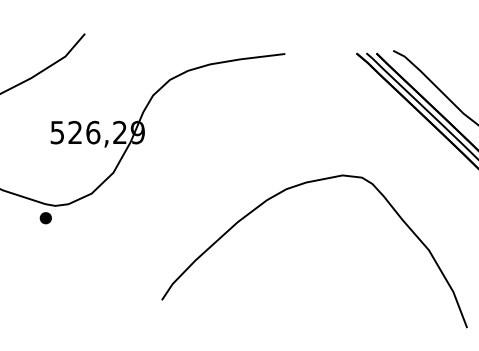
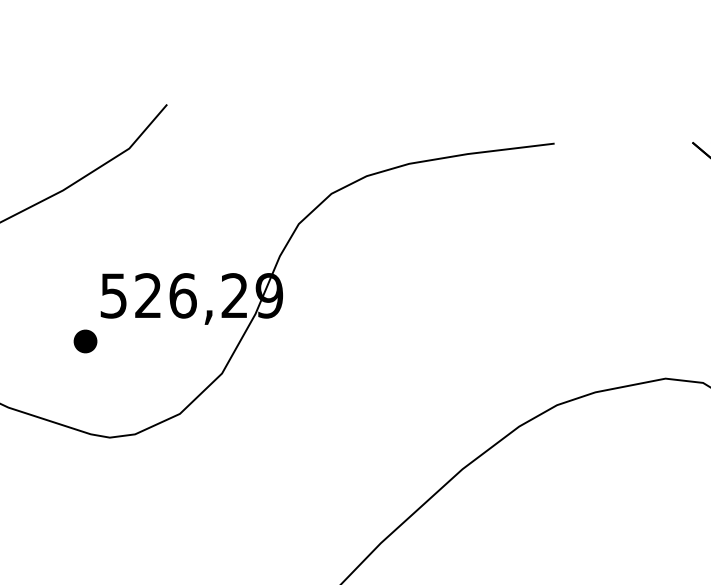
part: (45, 218) -> (84, 342), moved

